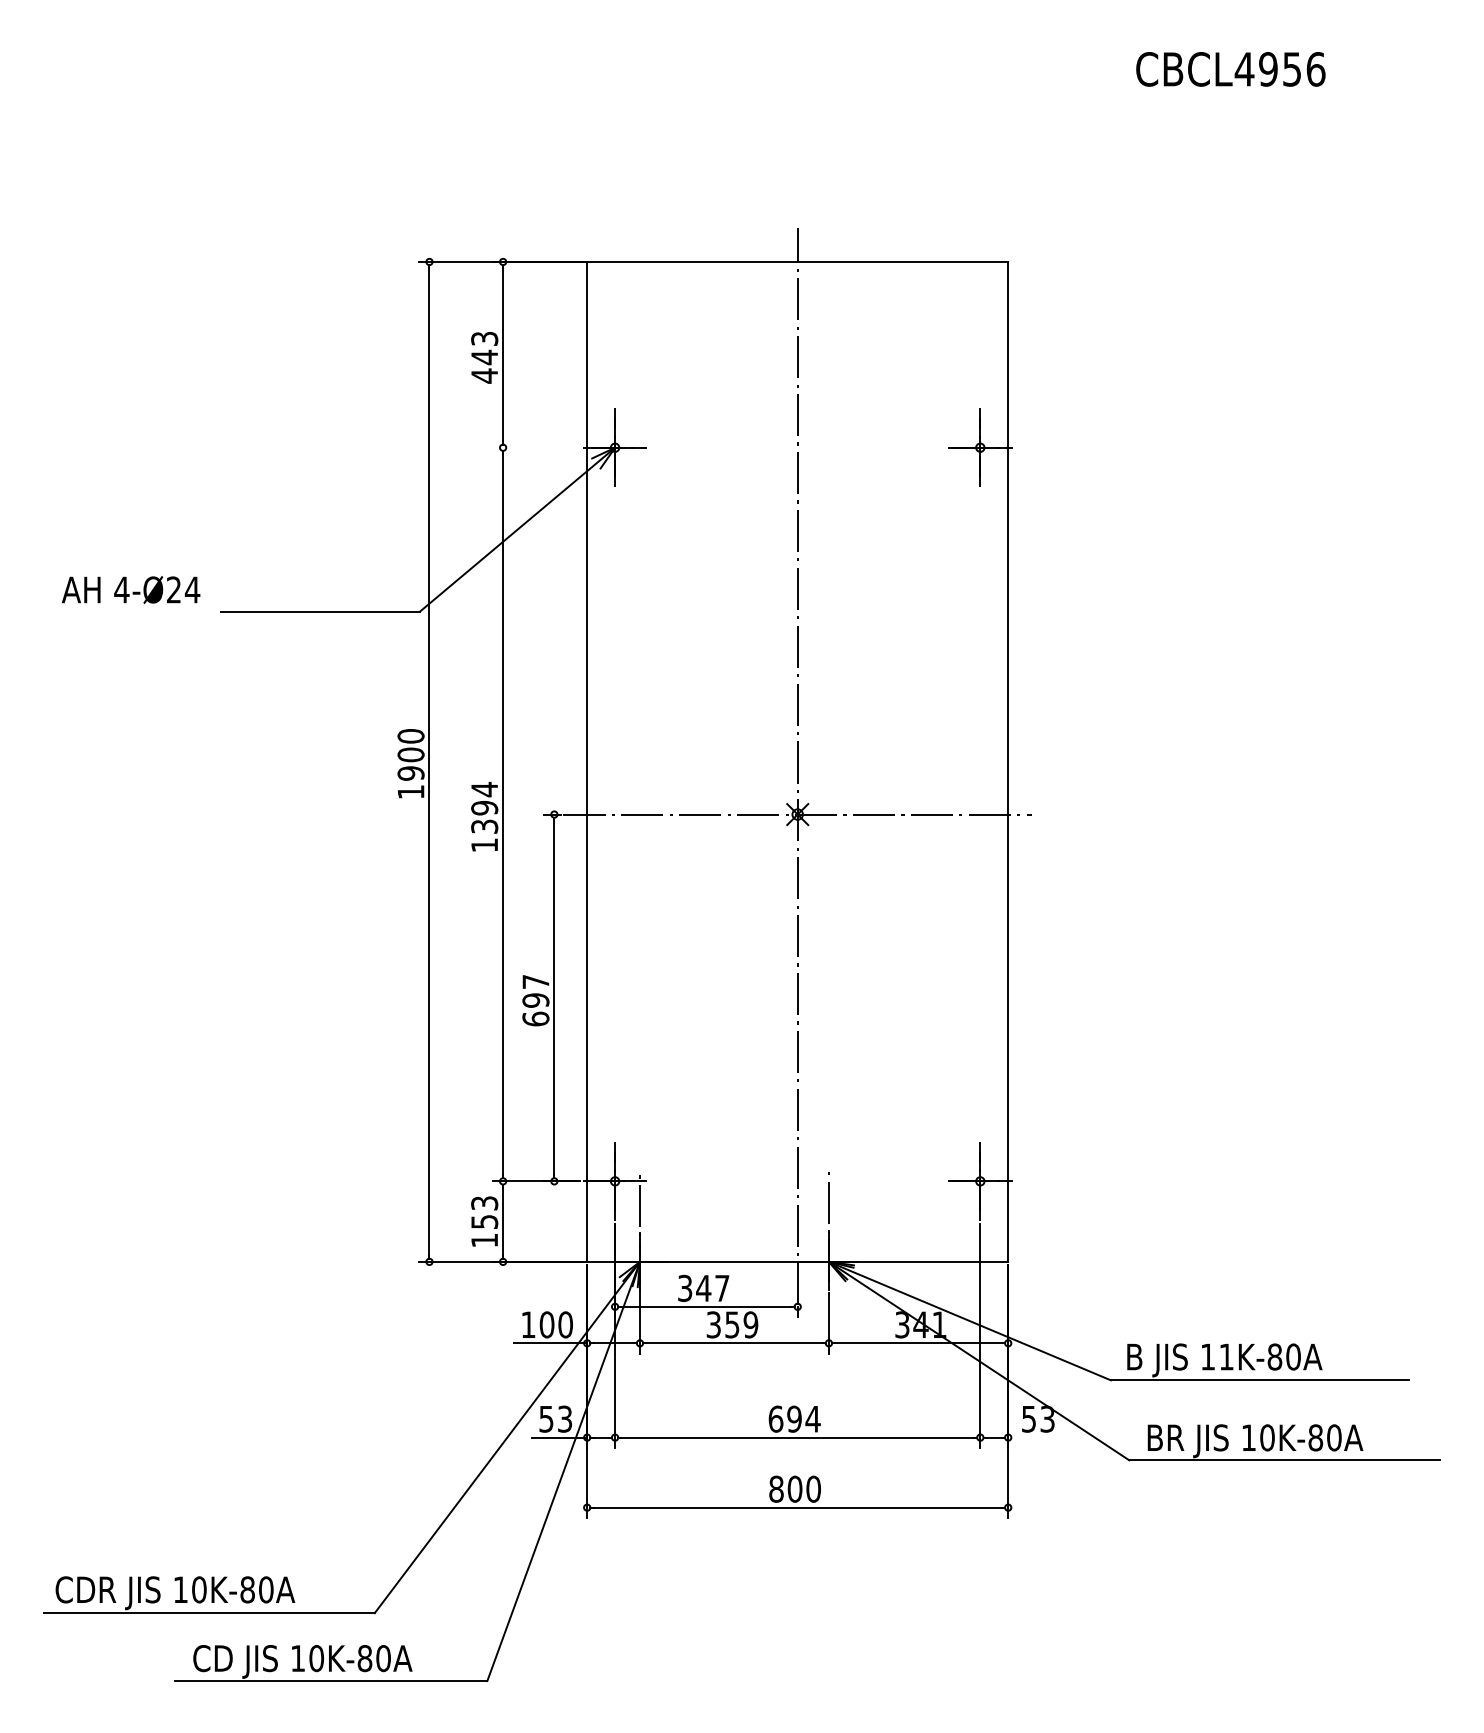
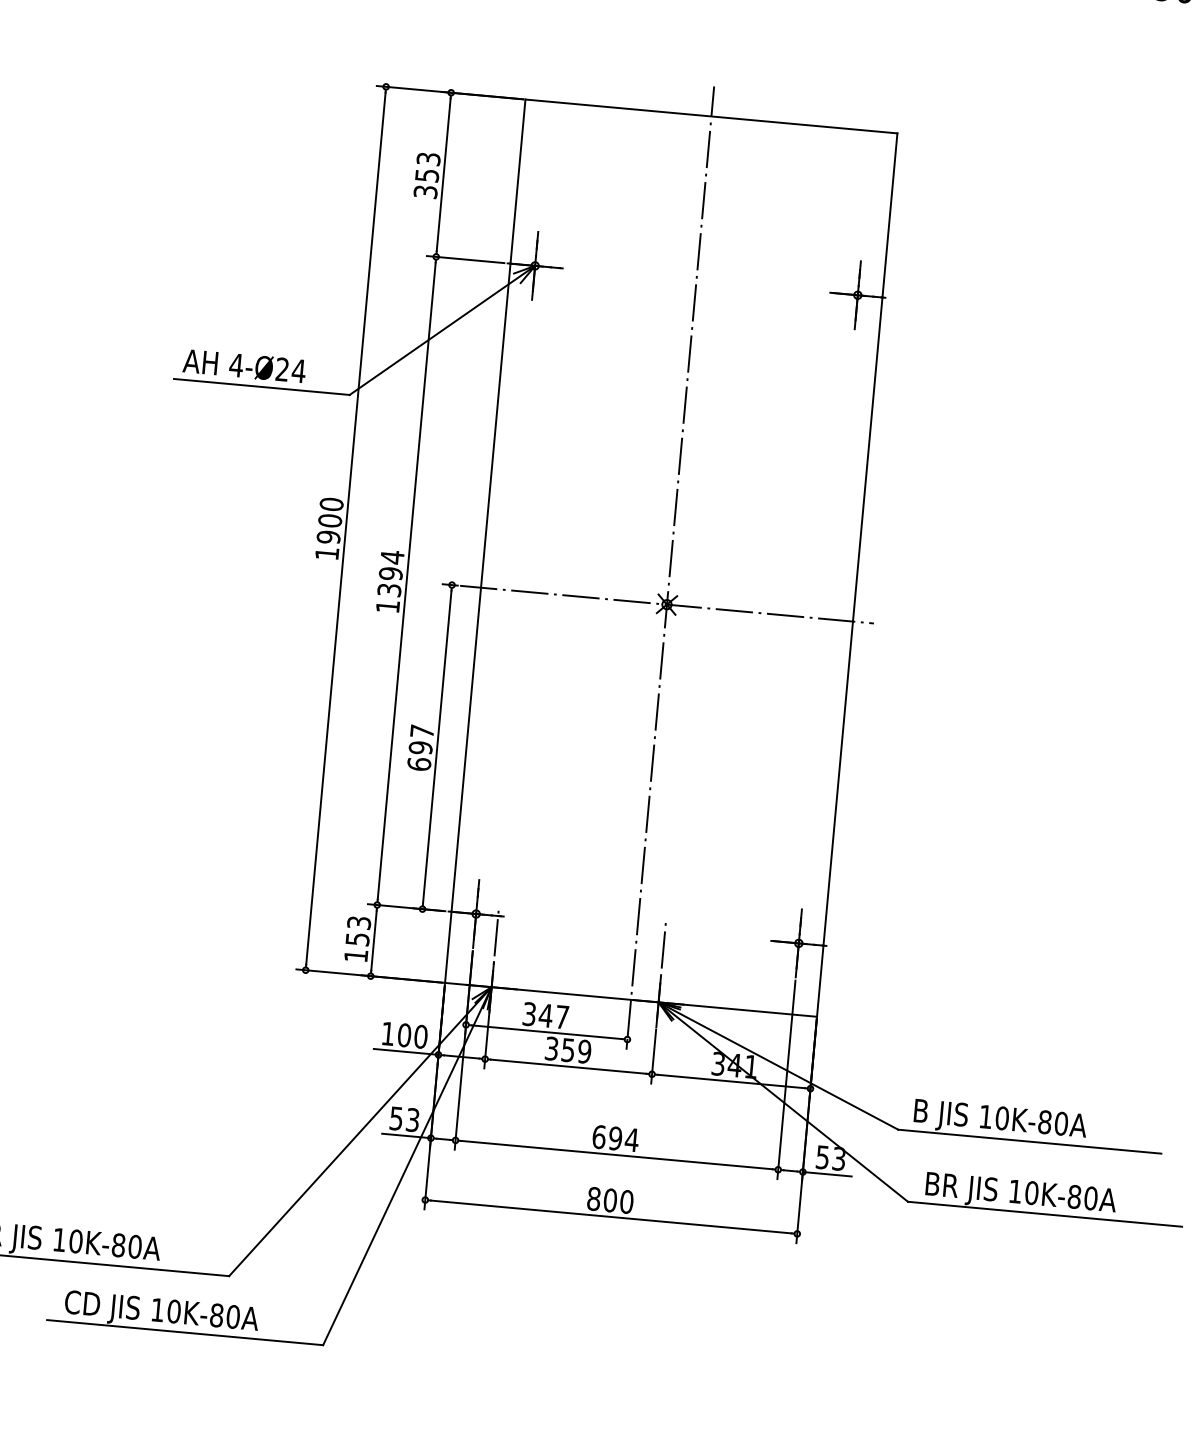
text: (484, 366) -> (426, 183), 443 -> 353
line: (536, 447) -> (465, 259), added
text: (130, 589) -> (244, 365), moved
text: (1226, 1356) -> (1002, 1117), 11K-80A -> 10K-80A
line: (1035, 1437) -> (826, 1174), added

